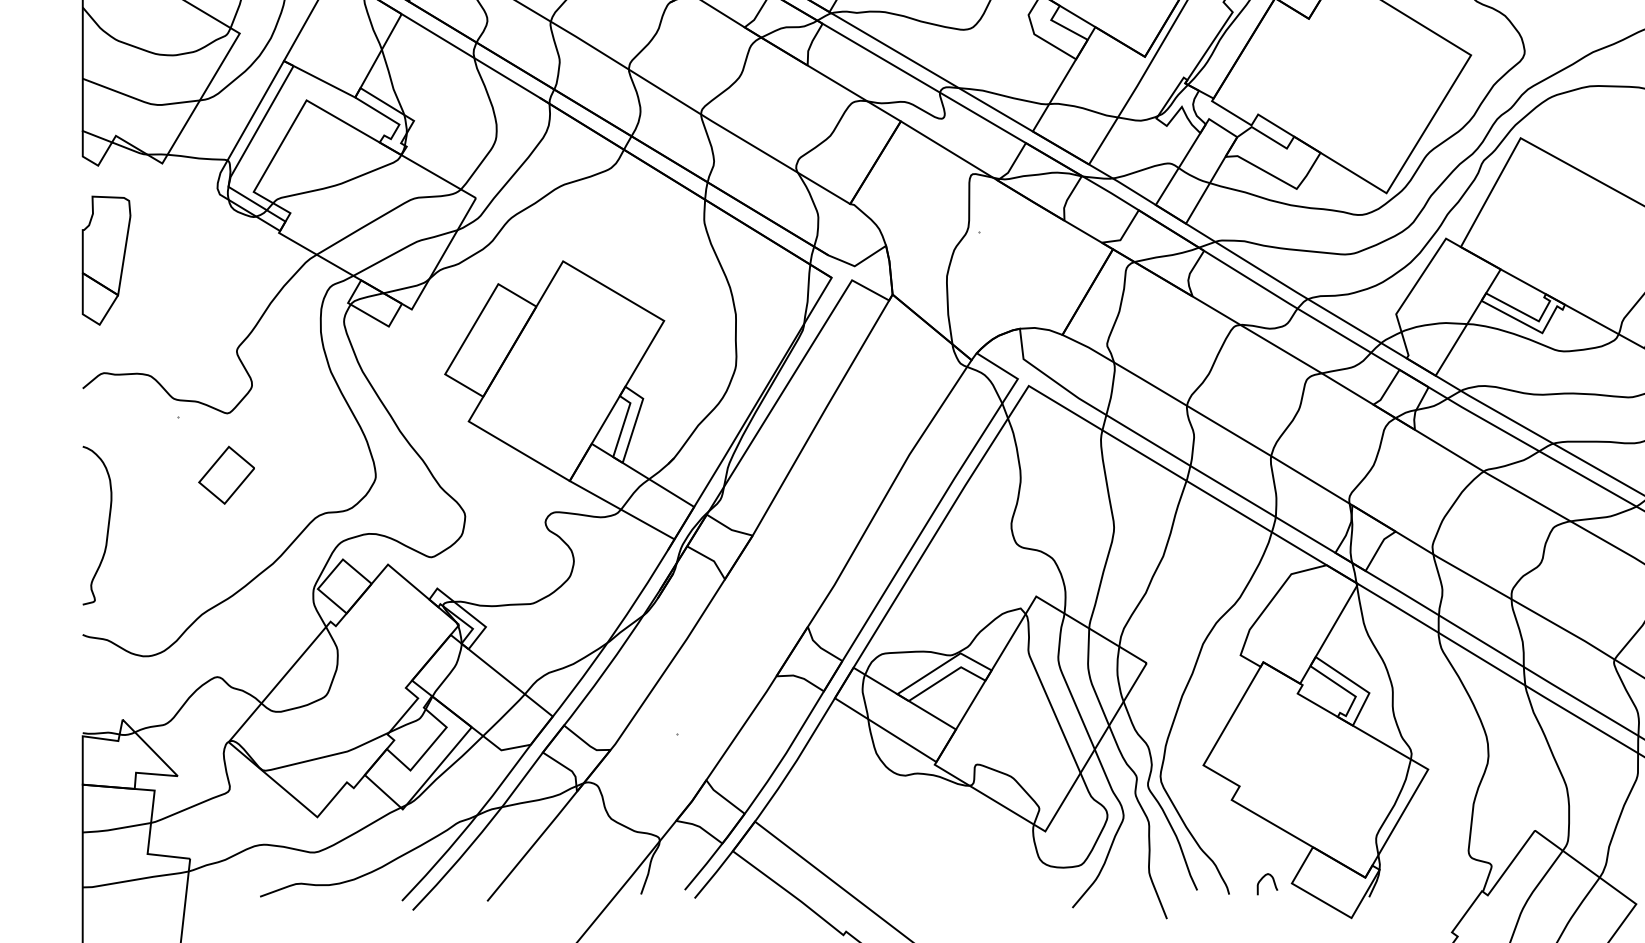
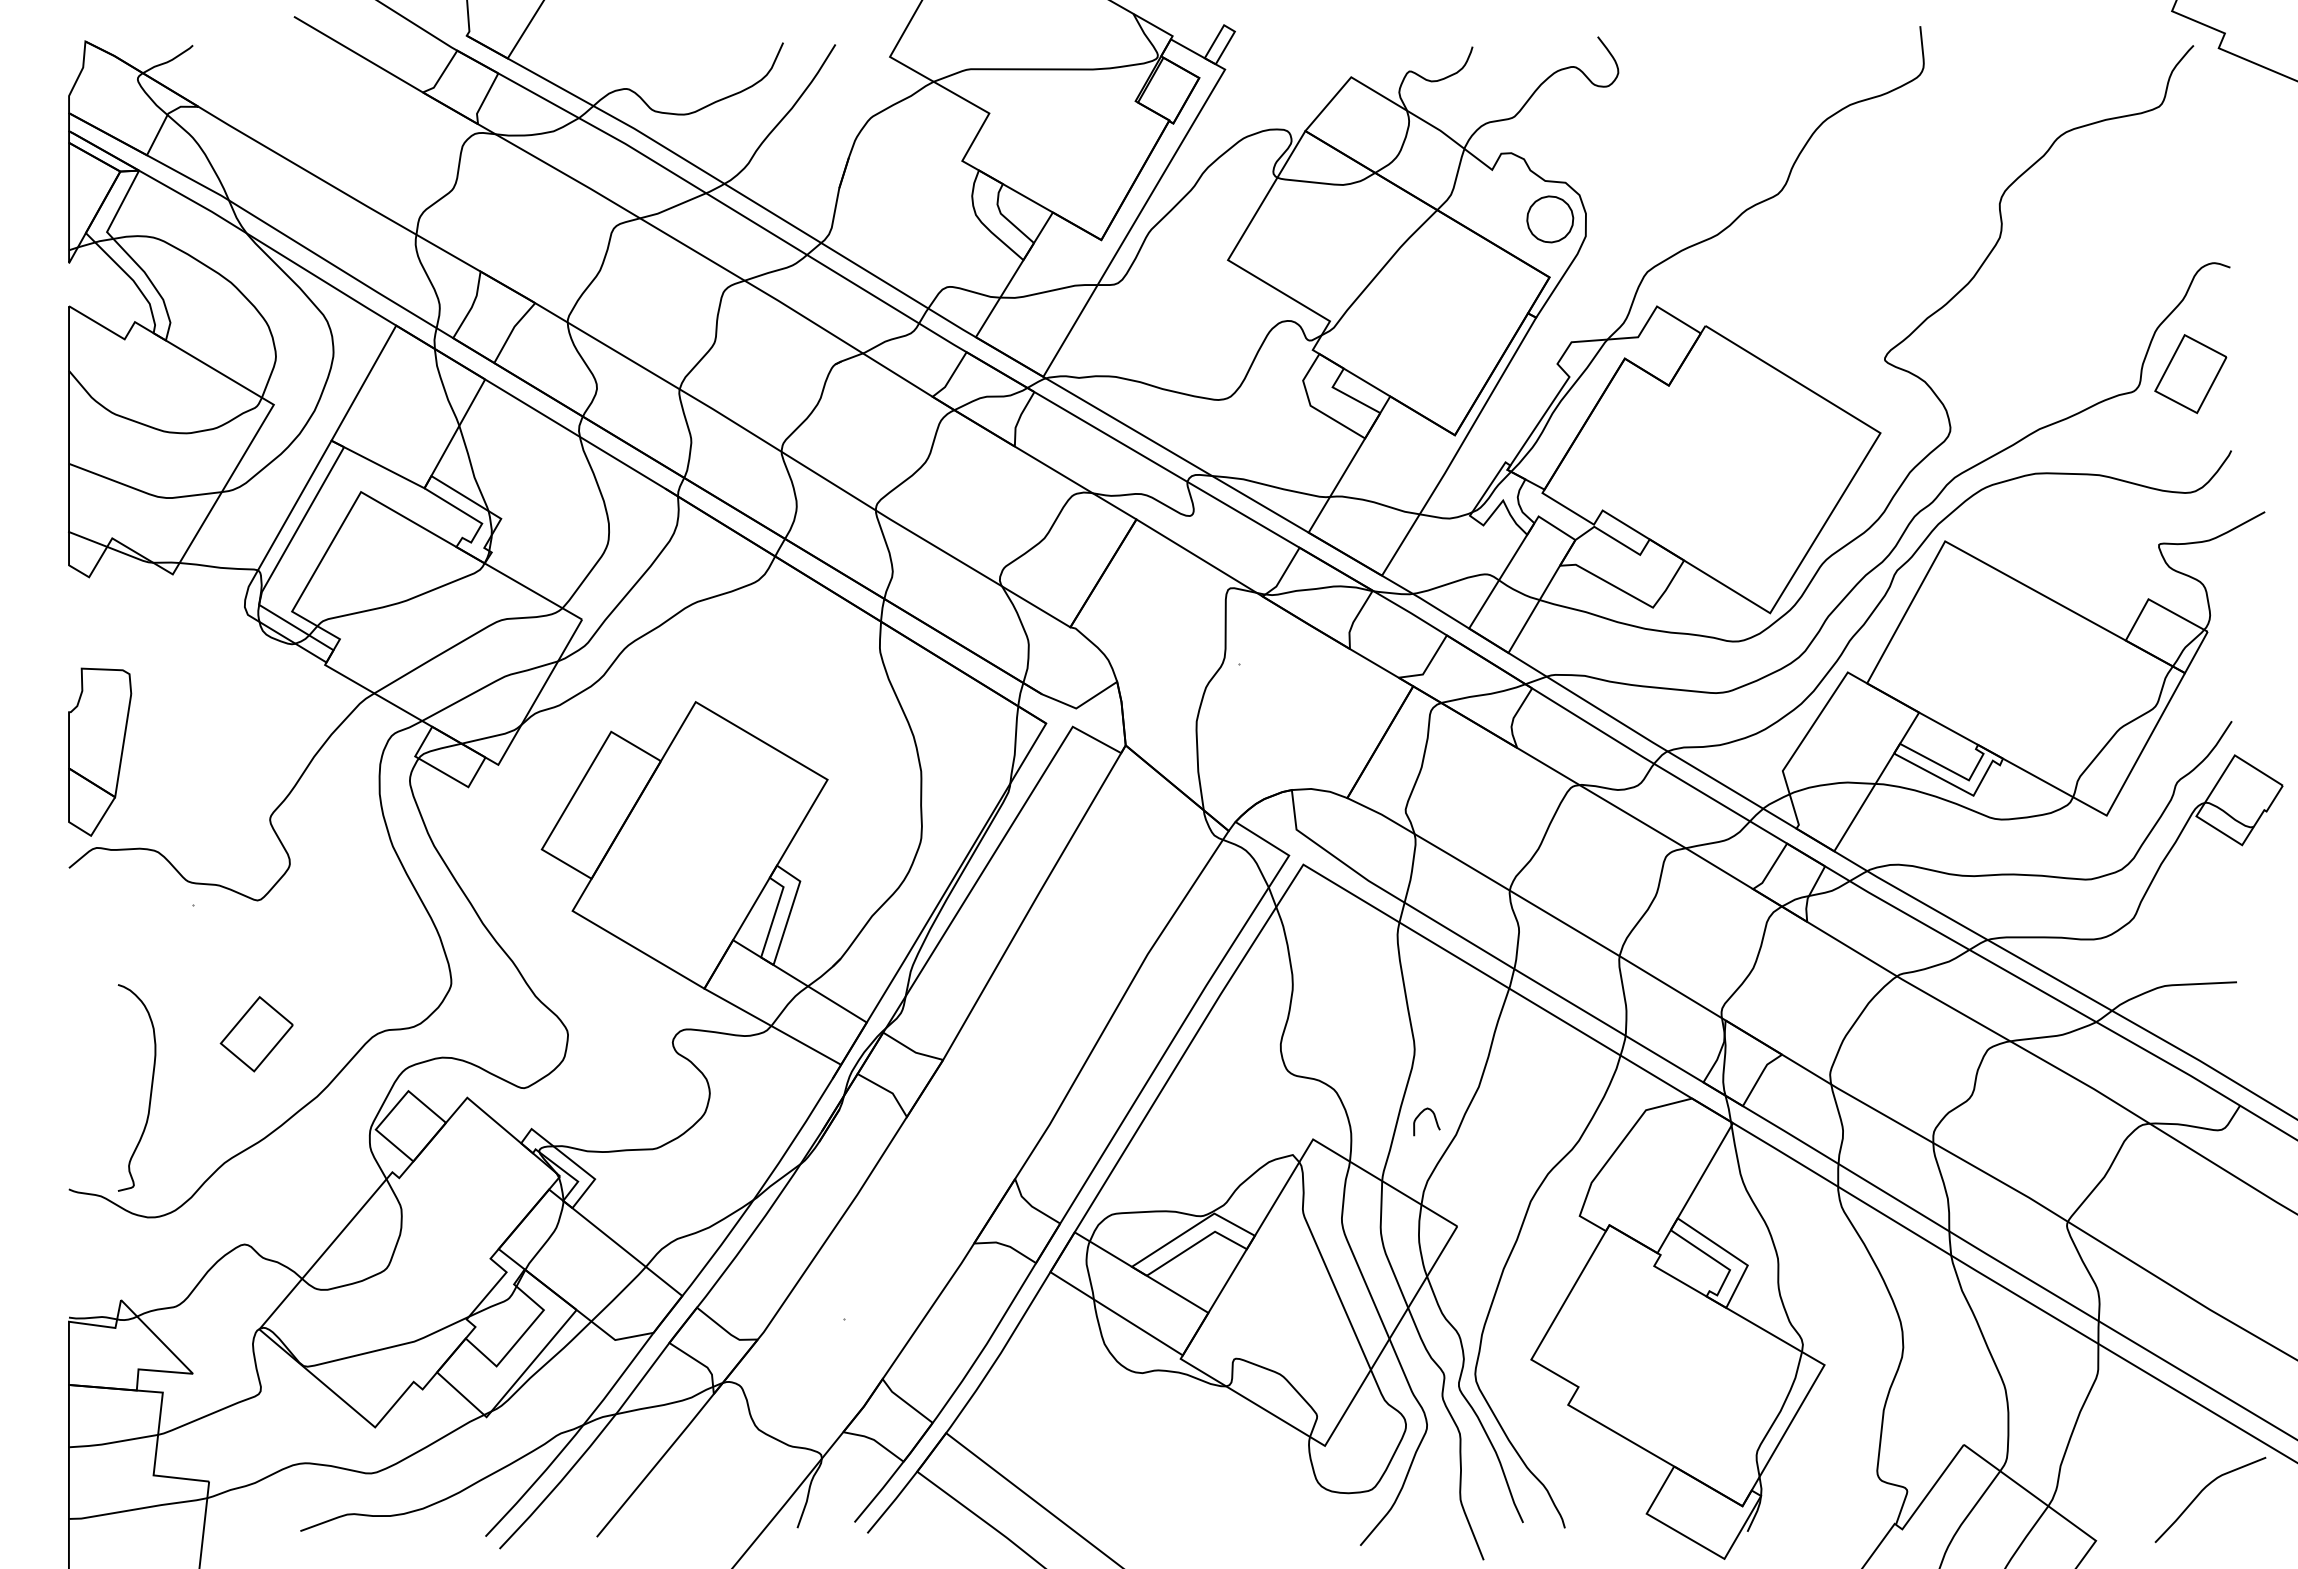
part: (106, 260) -> (100, 751), moved
part: (226, 475) -> (256, 1034), moved
curve: (107, 526) -> (150, 1088), moved
curve: (1273, 881) -> (1434, 1118), moved

